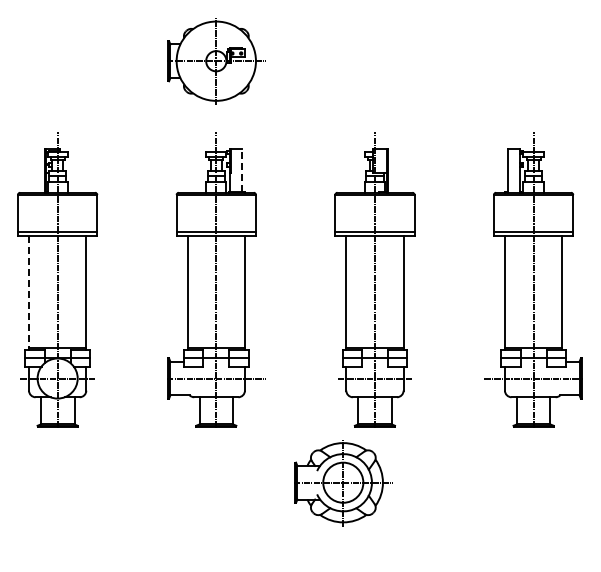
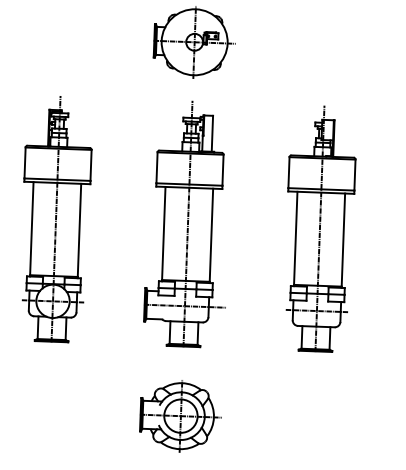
line: (241, 170) -> (212, 133), dashed -> solid
line: (29, 292) -> (32, 228), dashed -> solid
part: (343, 483) -> (181, 416), moved

